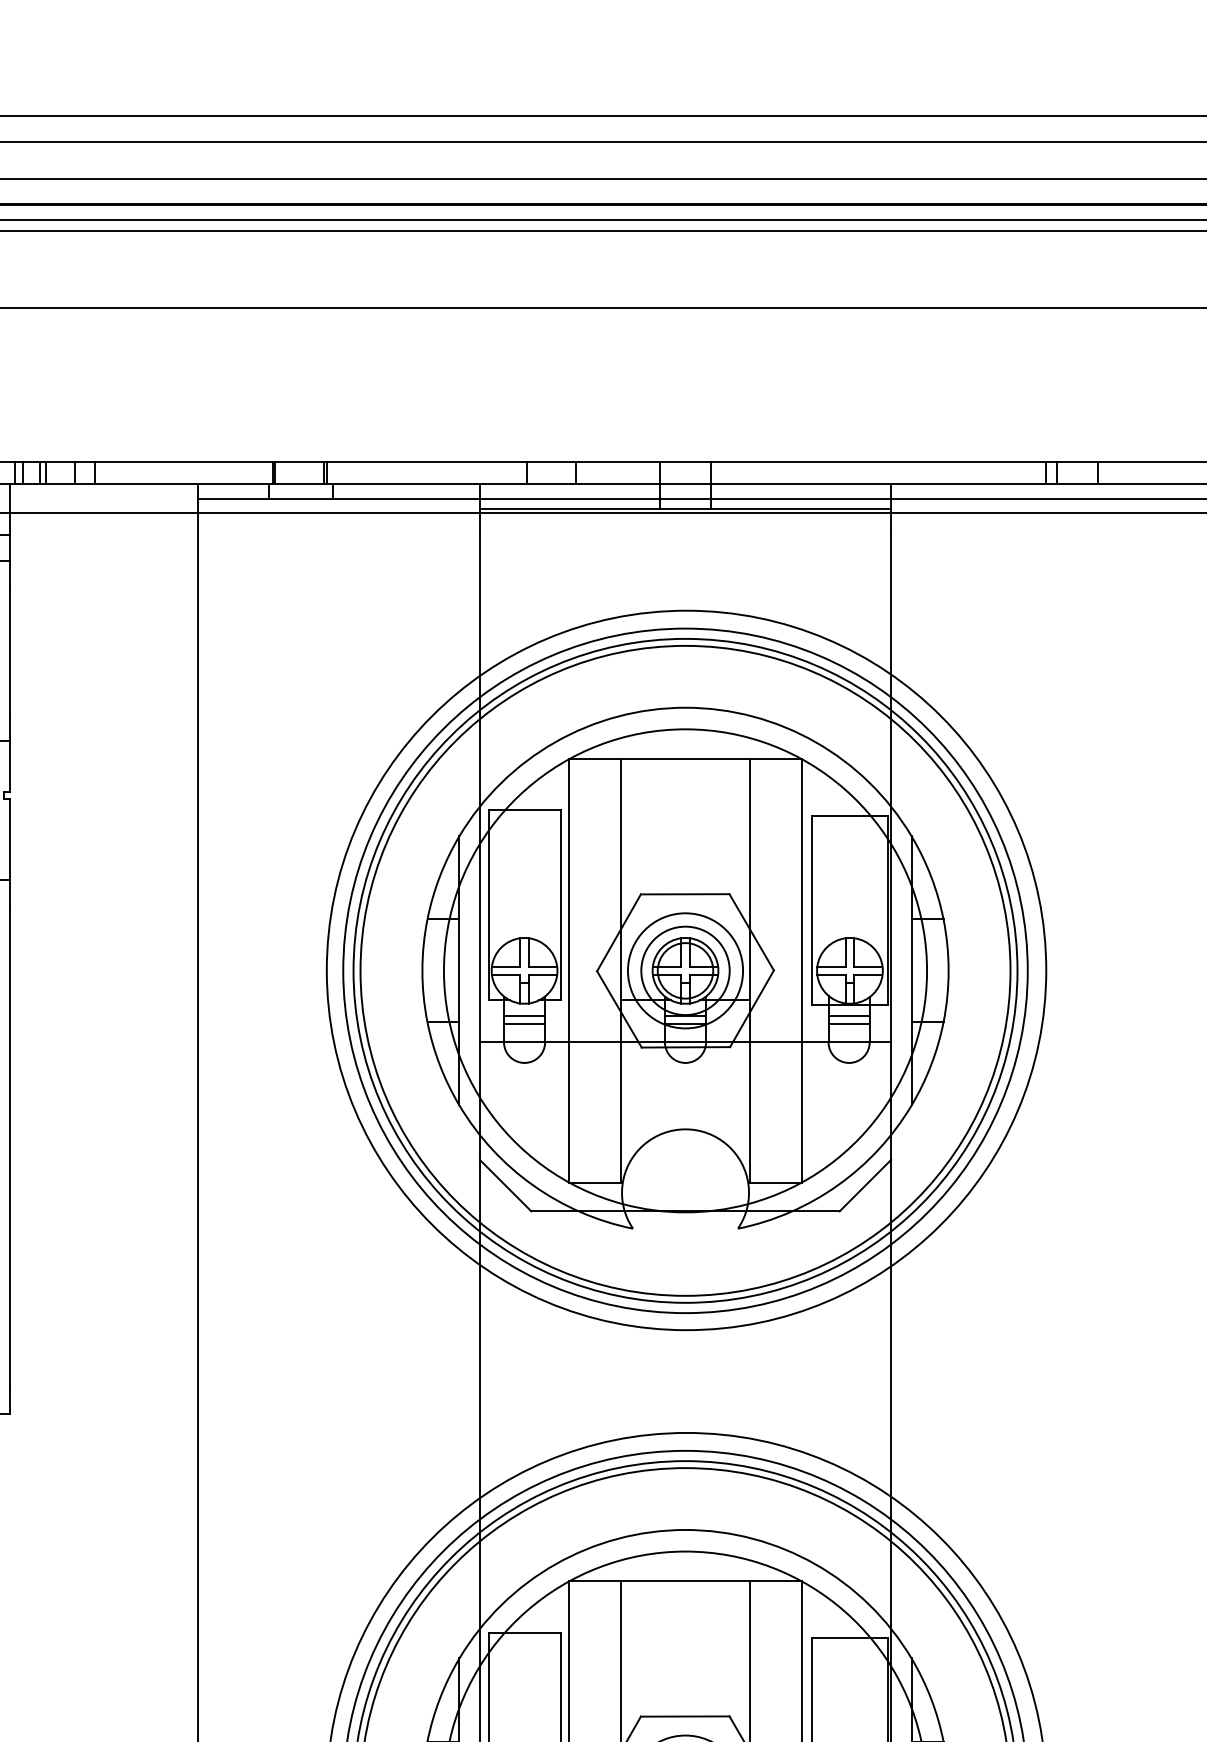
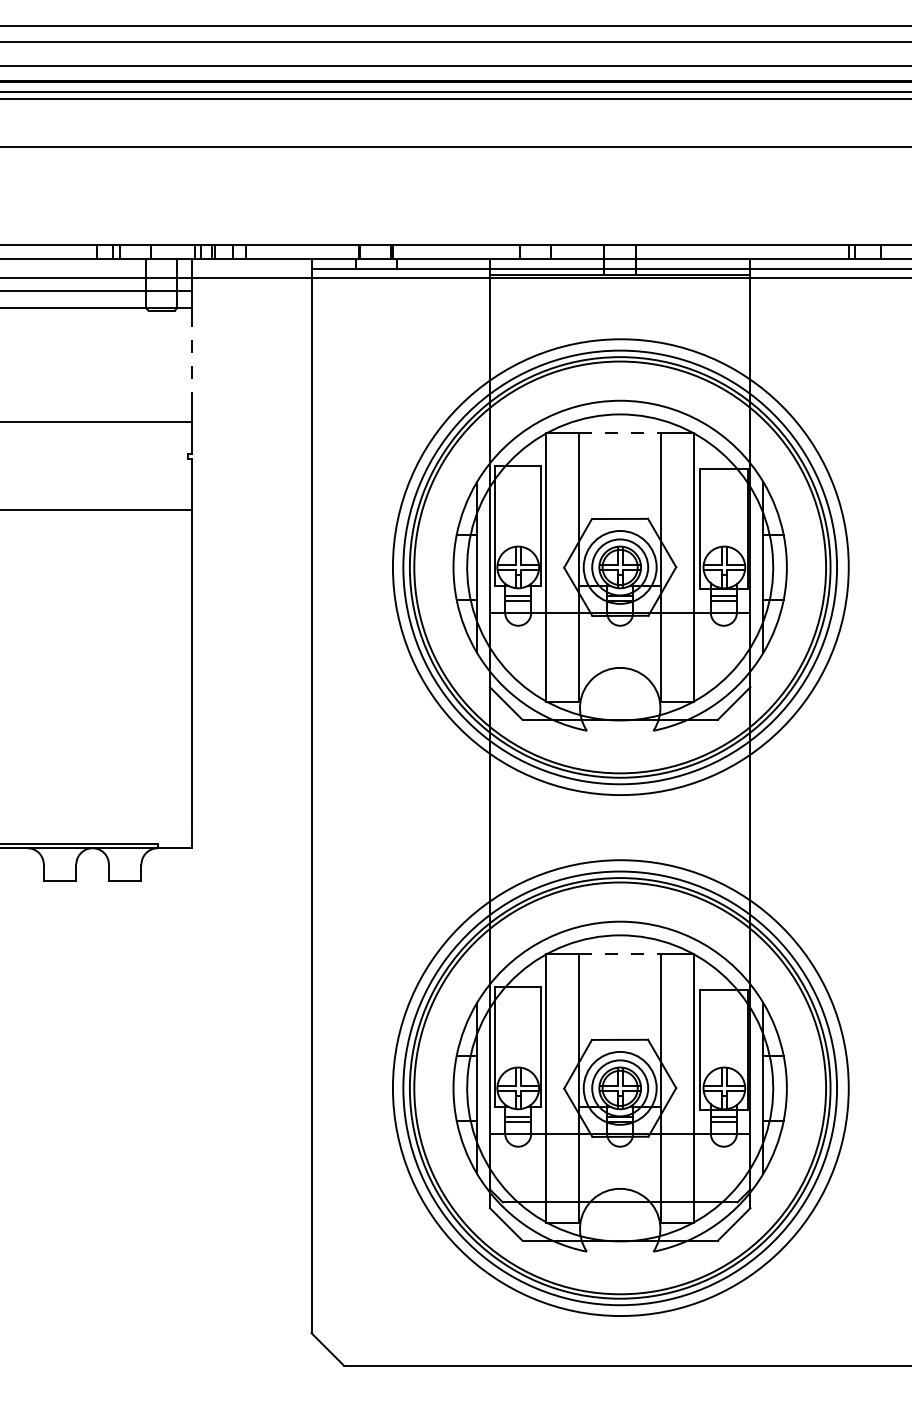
line: (10, 650) -> (192, 364), solid -> dashed
line: (685, 759) -> (620, 433), solid -> dashed
line: (685, 1581) -> (620, 954), solid -> dashed

